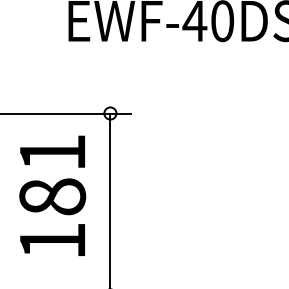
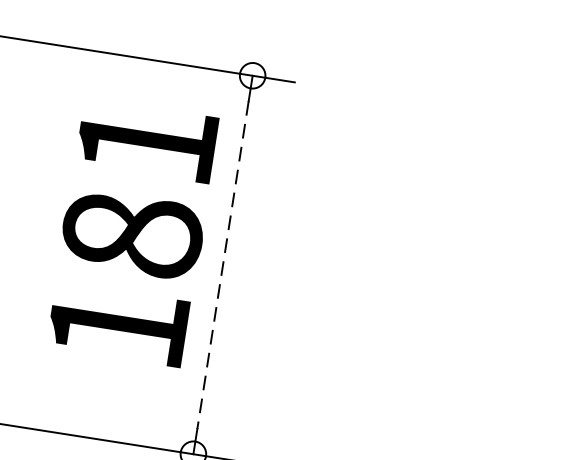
text: (52, 195) -> (132, 231), moved
line: (110, 204) -> (223, 265), solid -> dashed

